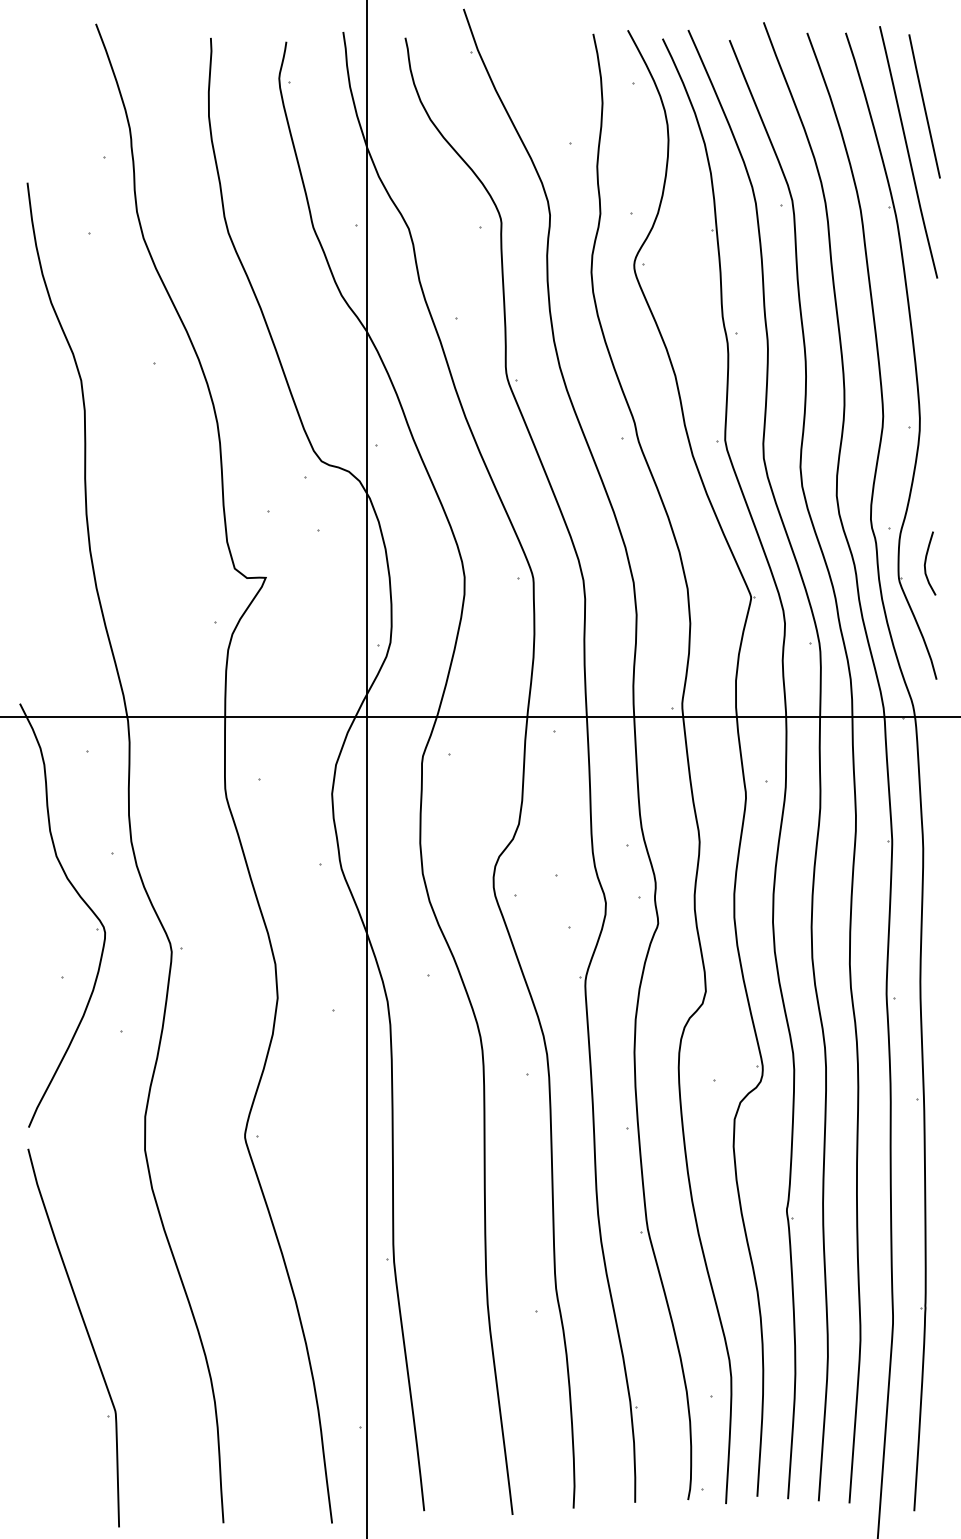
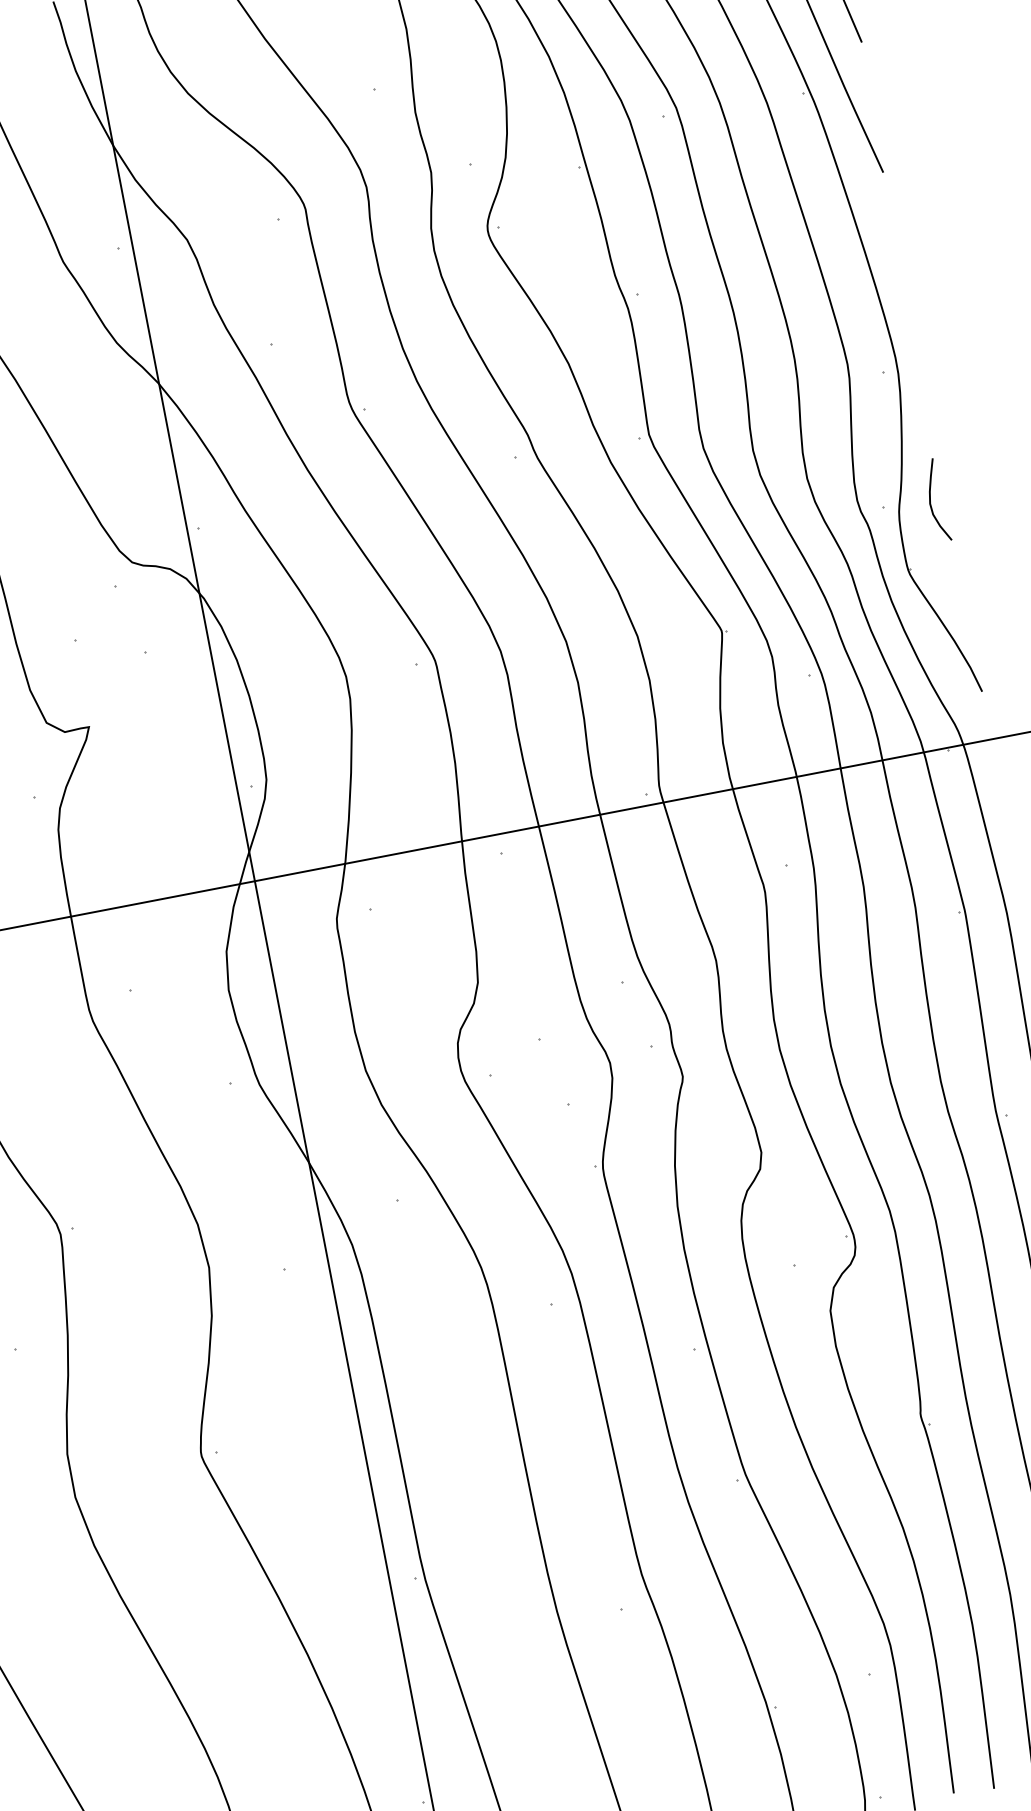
curve: (926, 562) -> (931, 499), moved

